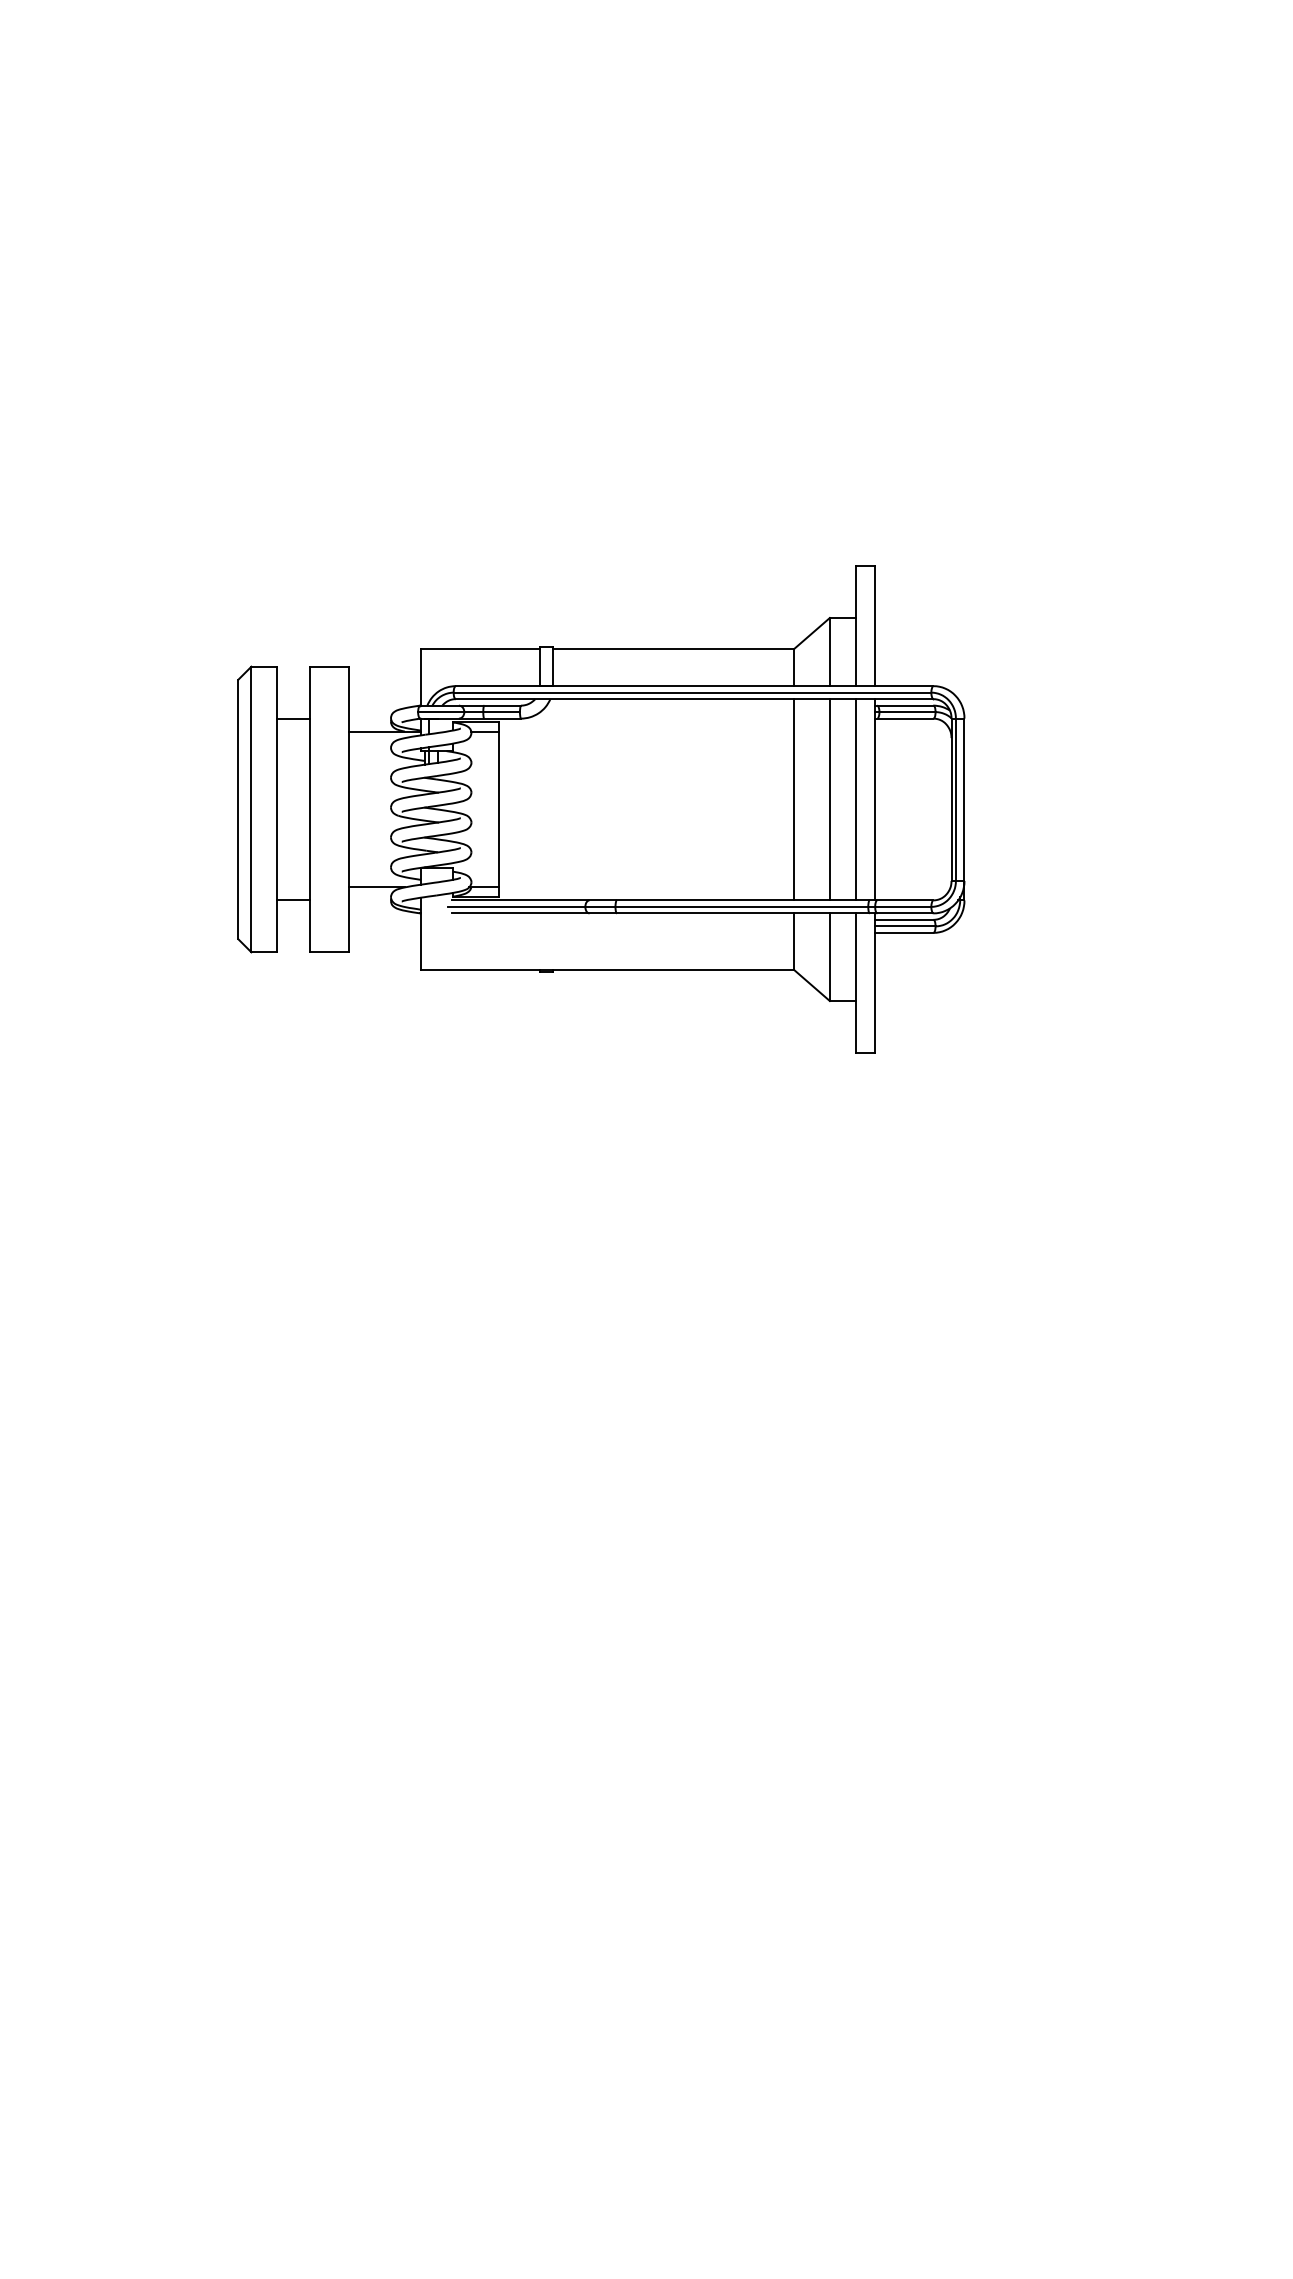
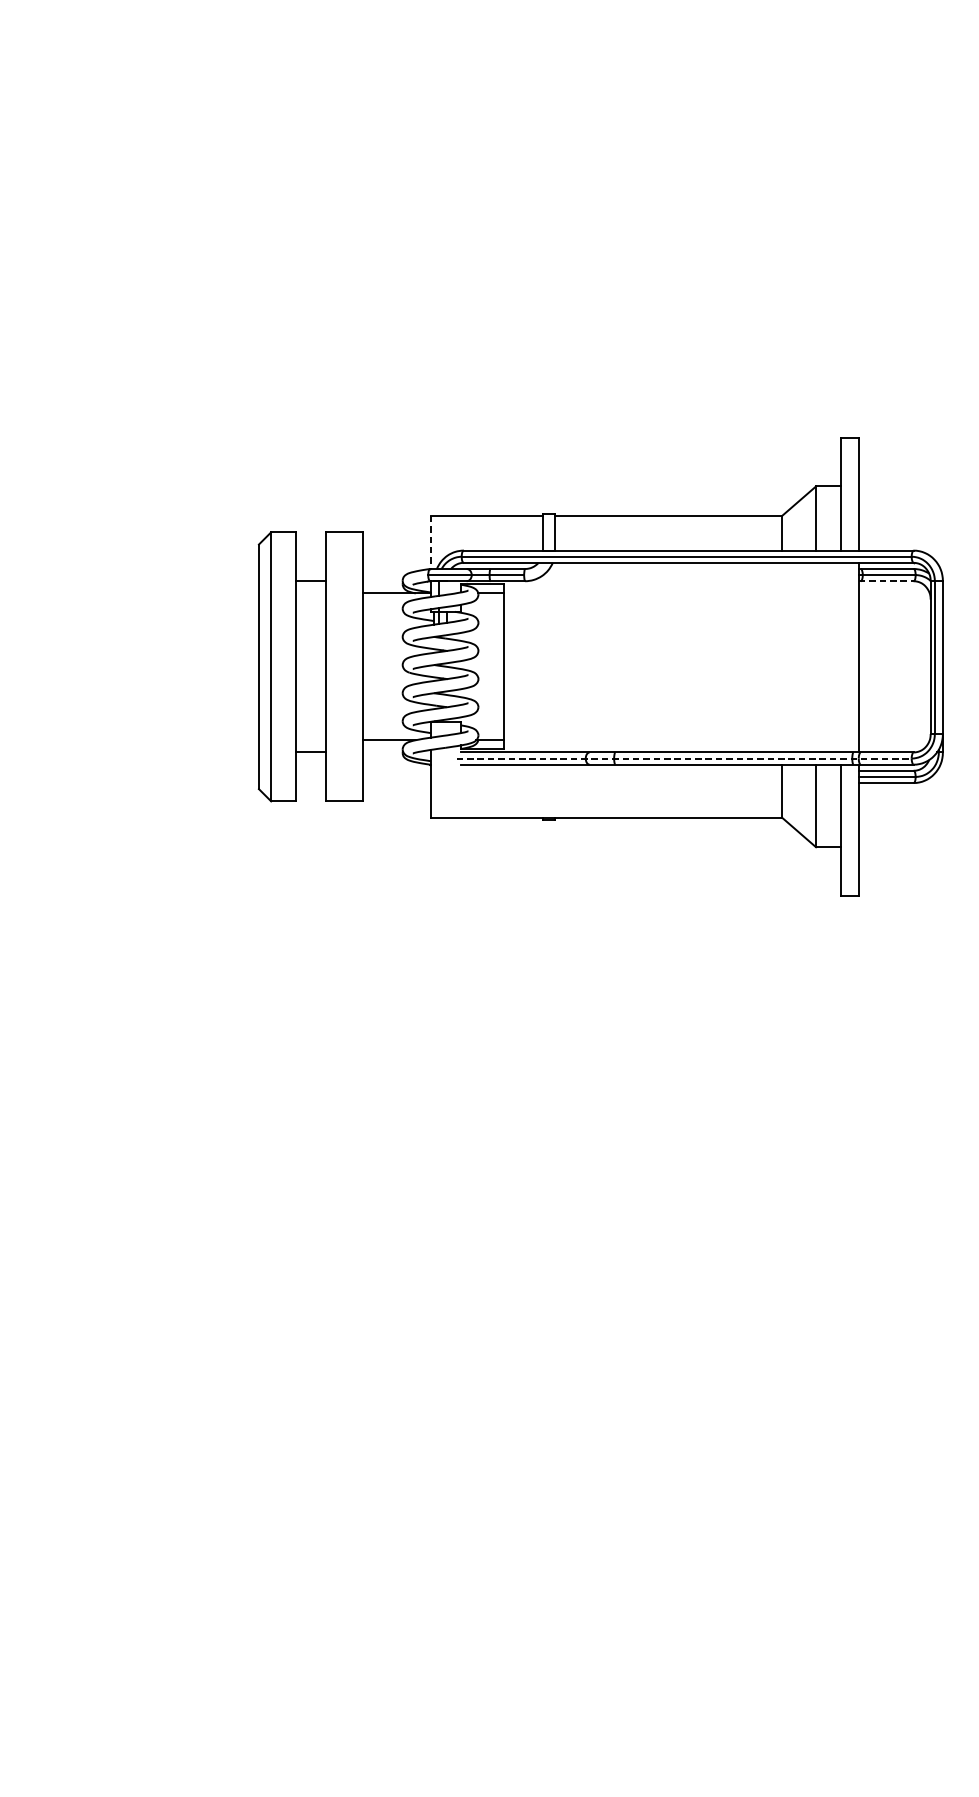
line: (420, 677) -> (430, 542), solid -> dashed
line: (904, 718) -> (886, 581), solid -> dashed
line: (794, 799) -> (782, 657), removed
line: (829, 799) -> (815, 657), removed
line: (855, 799) -> (840, 657), removed
line: (690, 906) -> (684, 758), solid -> dashed

